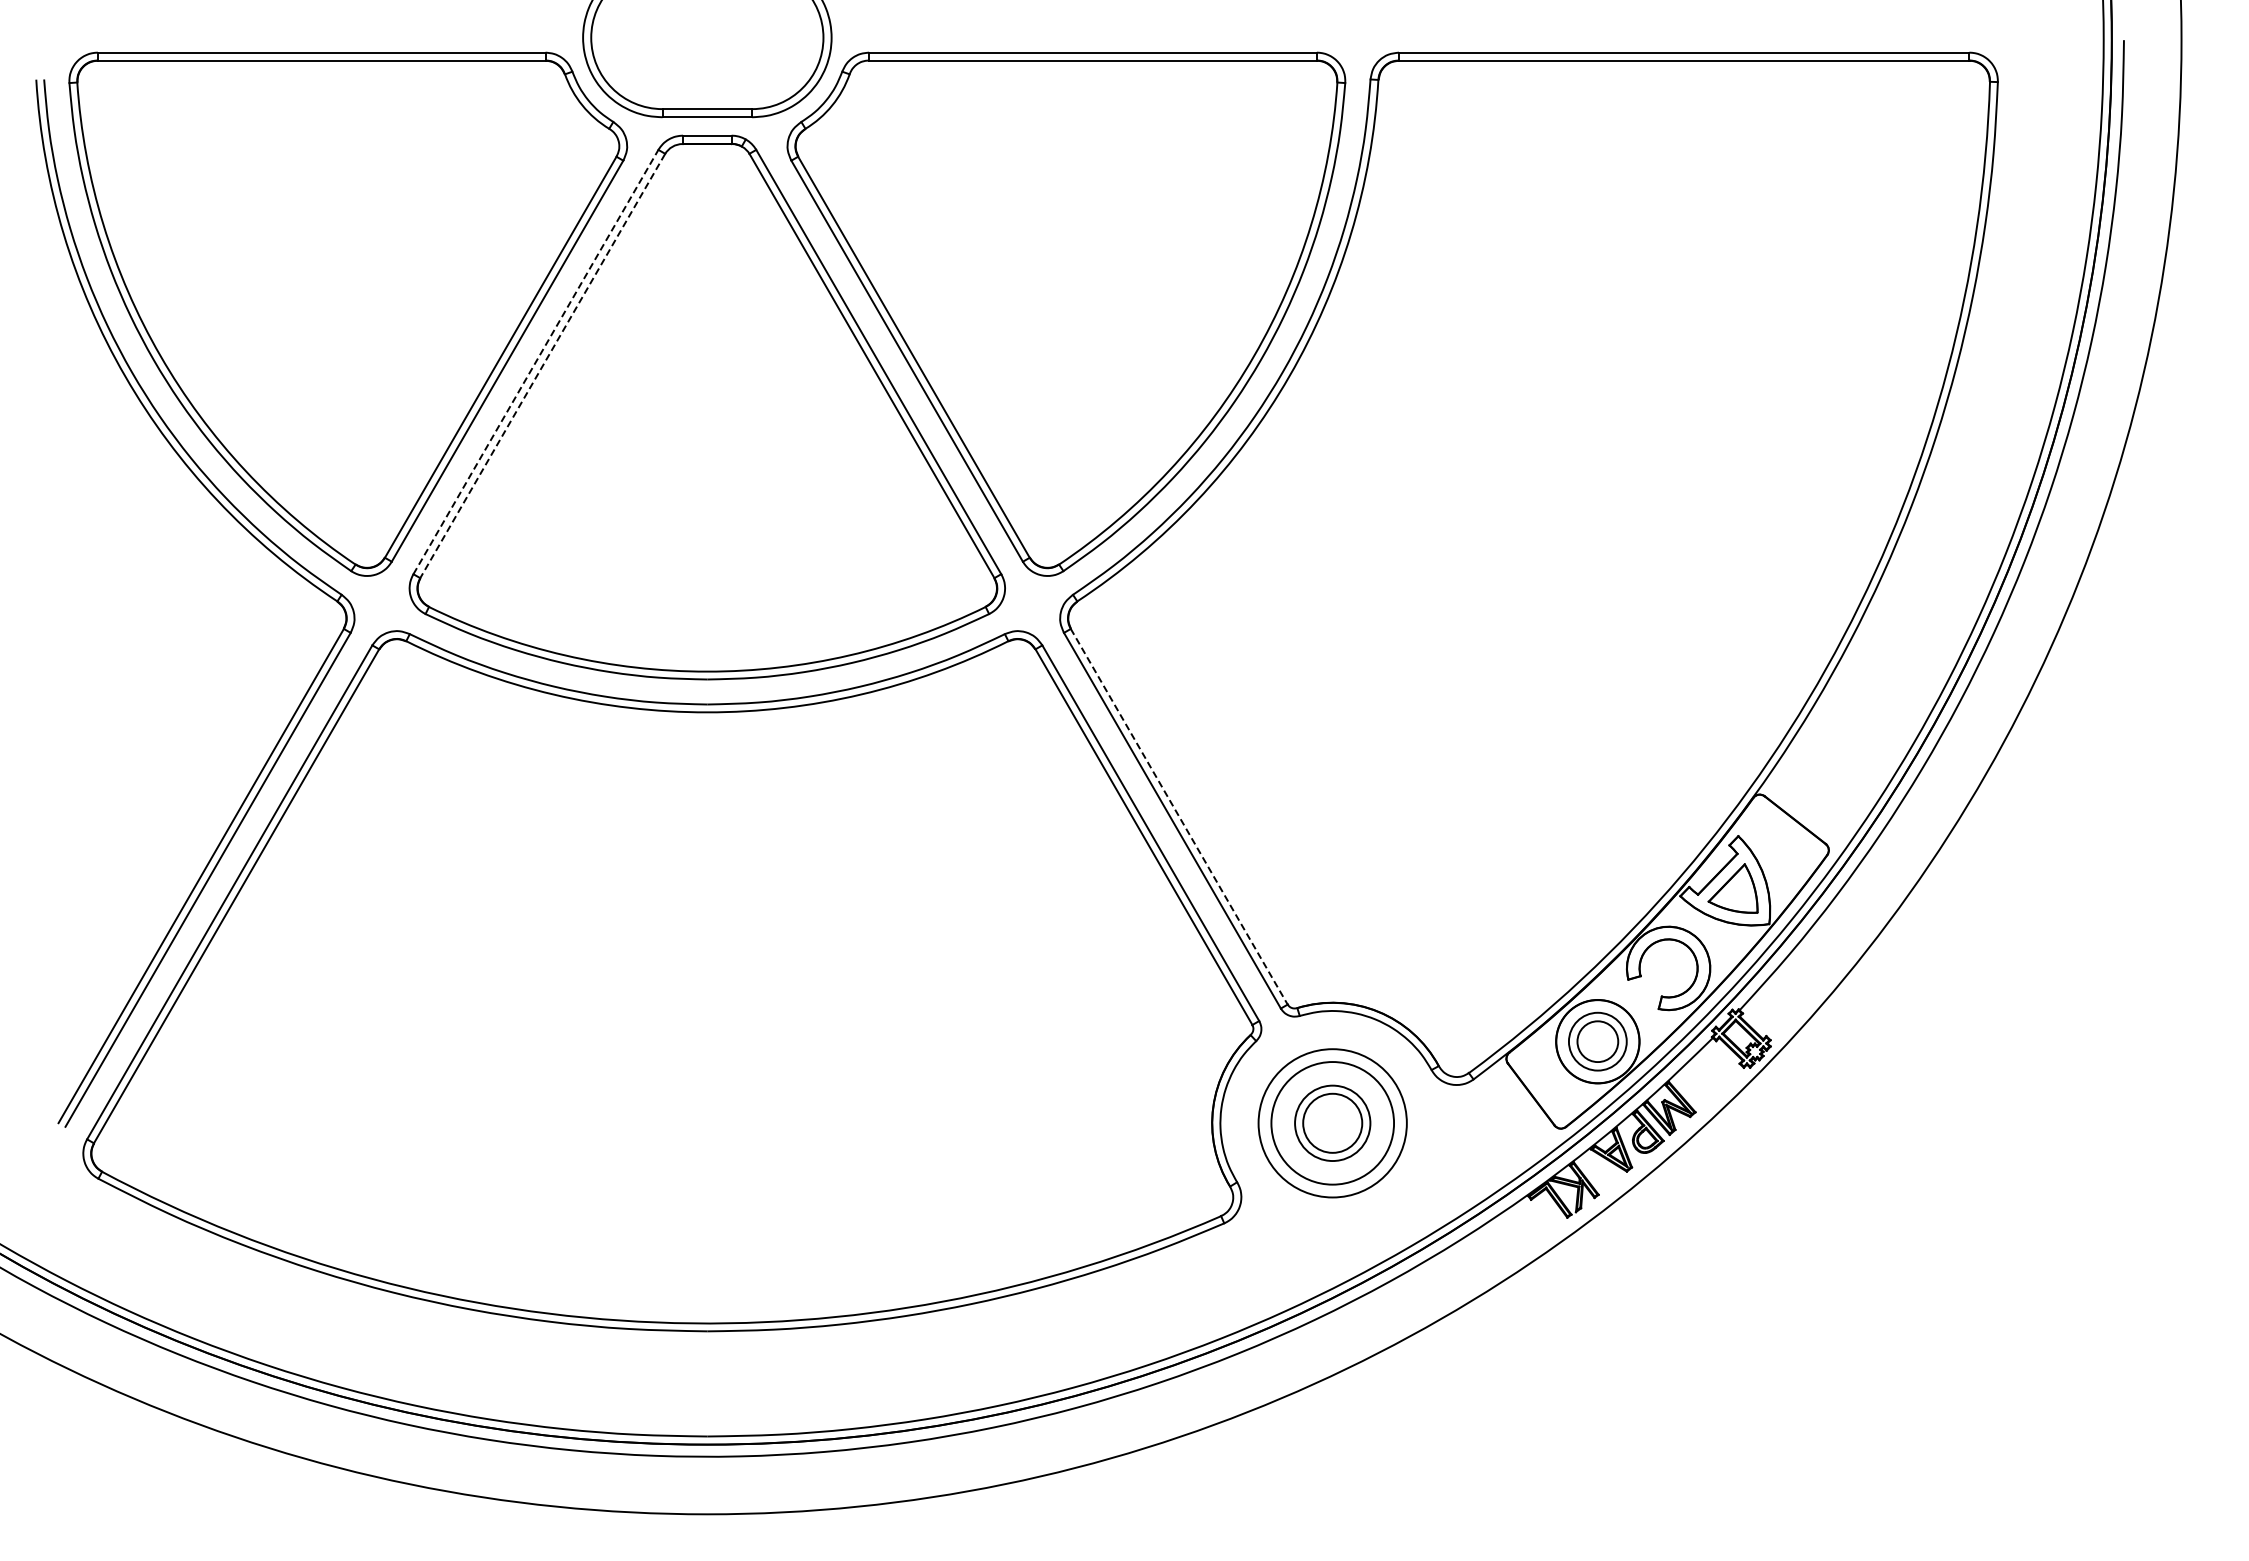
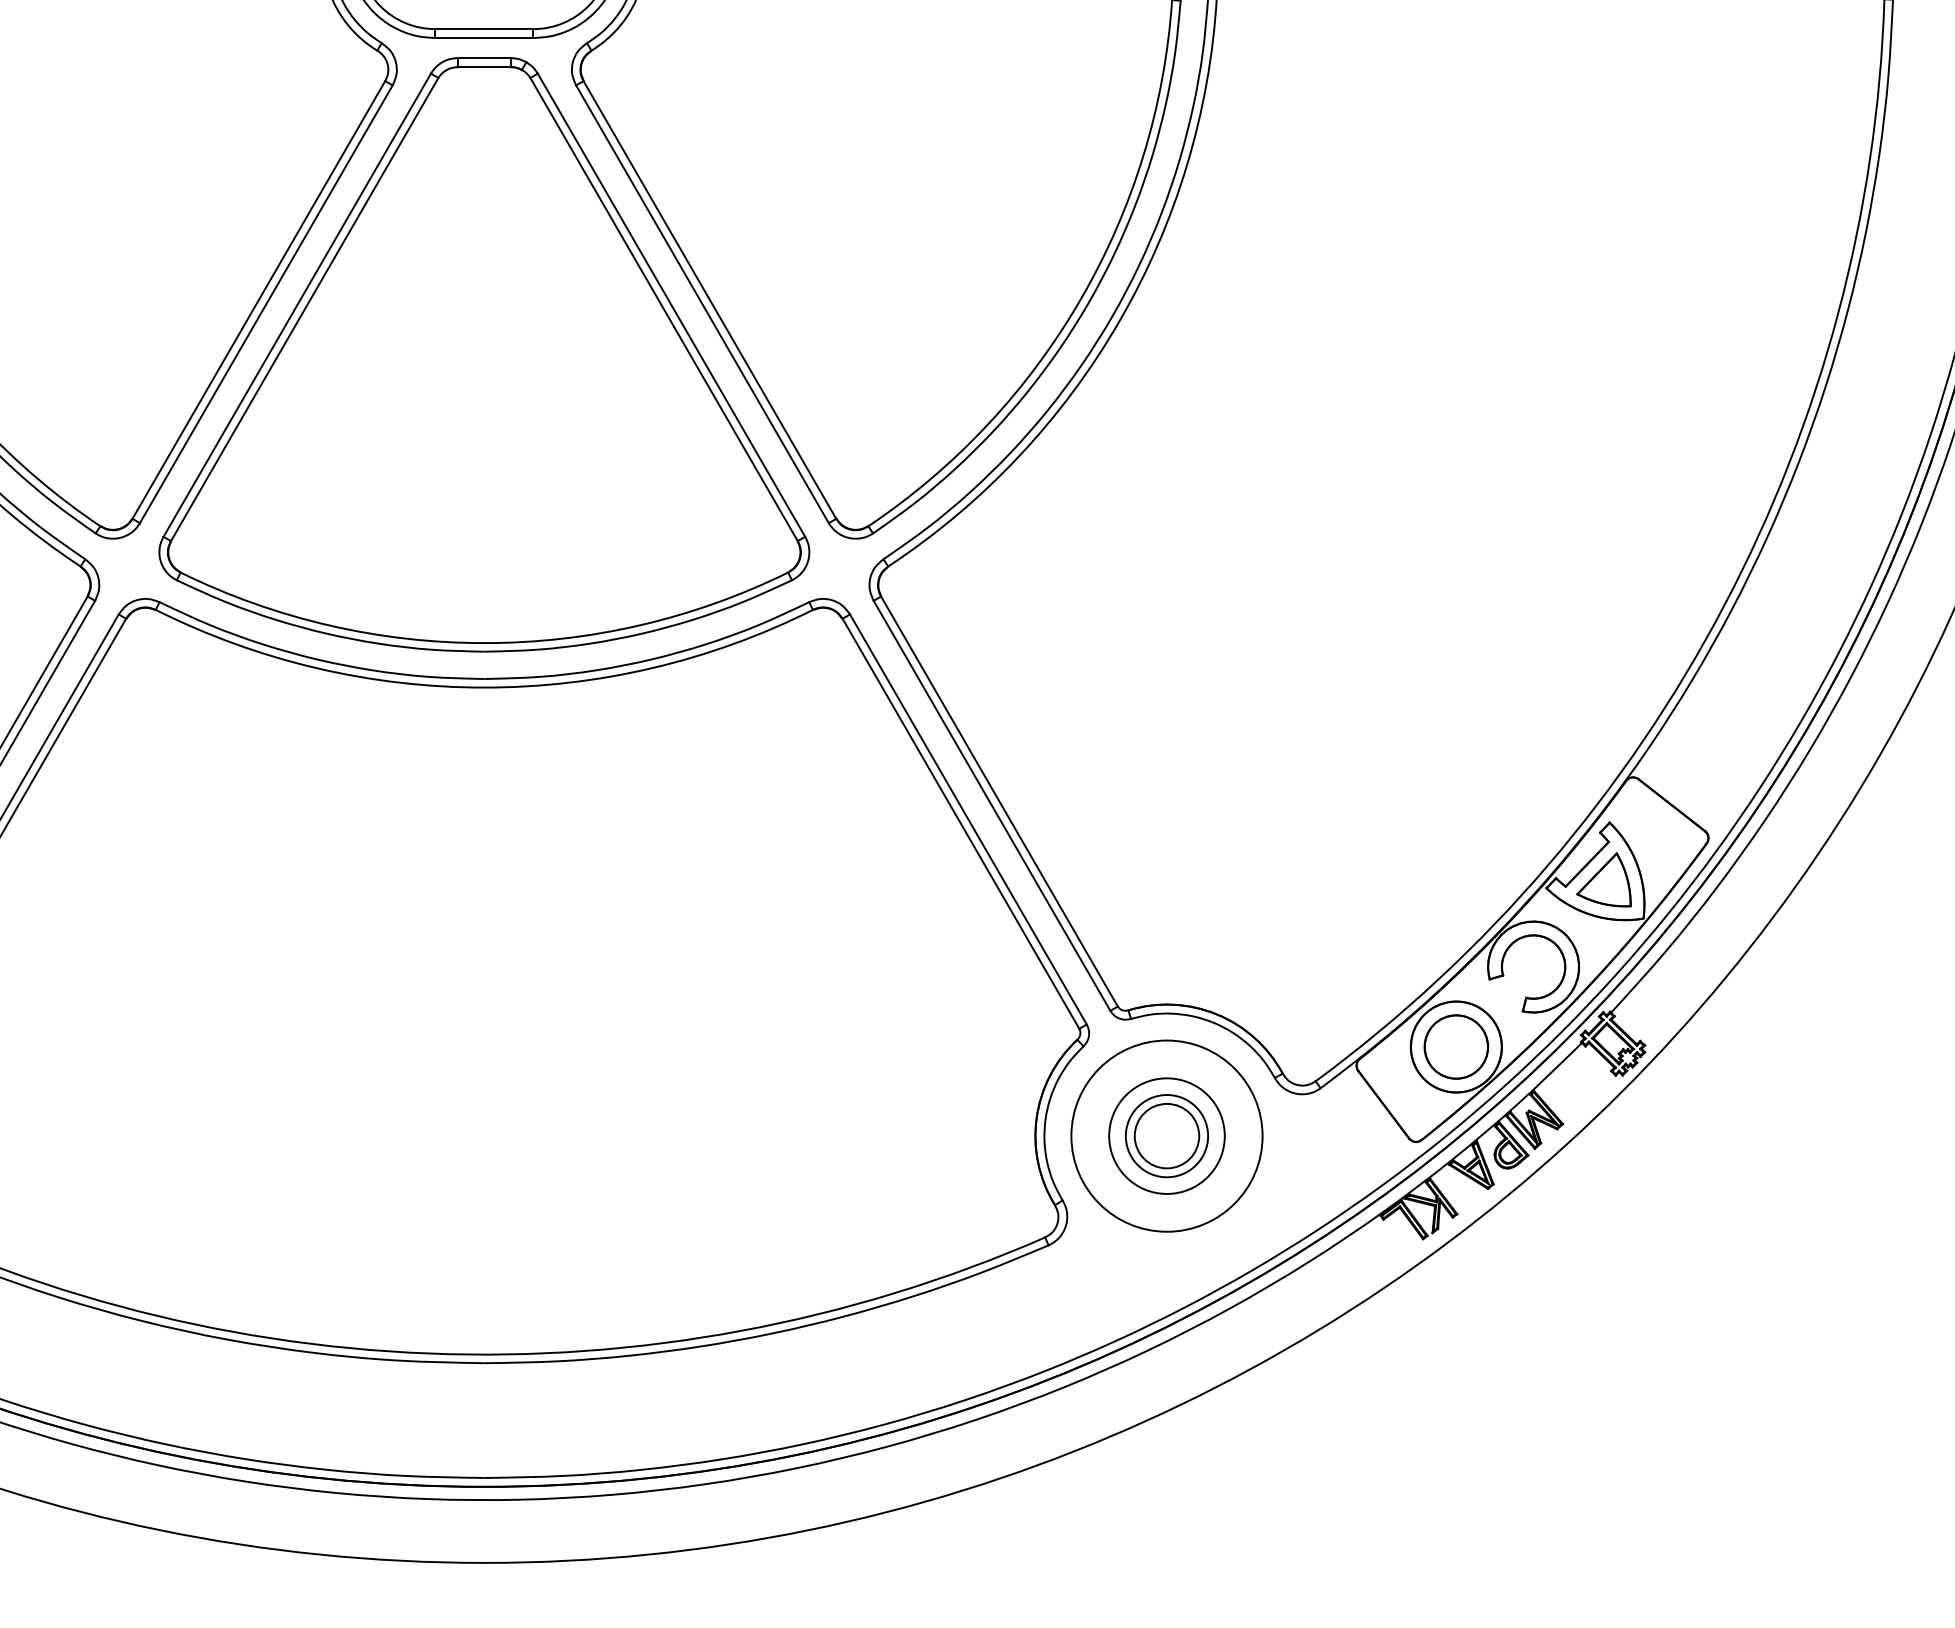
line: (535, 362) -> (296, 305), dashed -> solid
line: (542, 366) -> (304, 310), dashed -> solid
line: (1179, 816) -> (999, 801), dashed -> solid
circle: (1597, 1041) -> (1455, 1046), size x1.43
circle: (1332, 1122) -> (1166, 1135), size x1.43
circle: (1332, 1123) -> (1166, 1136), size x0.71

